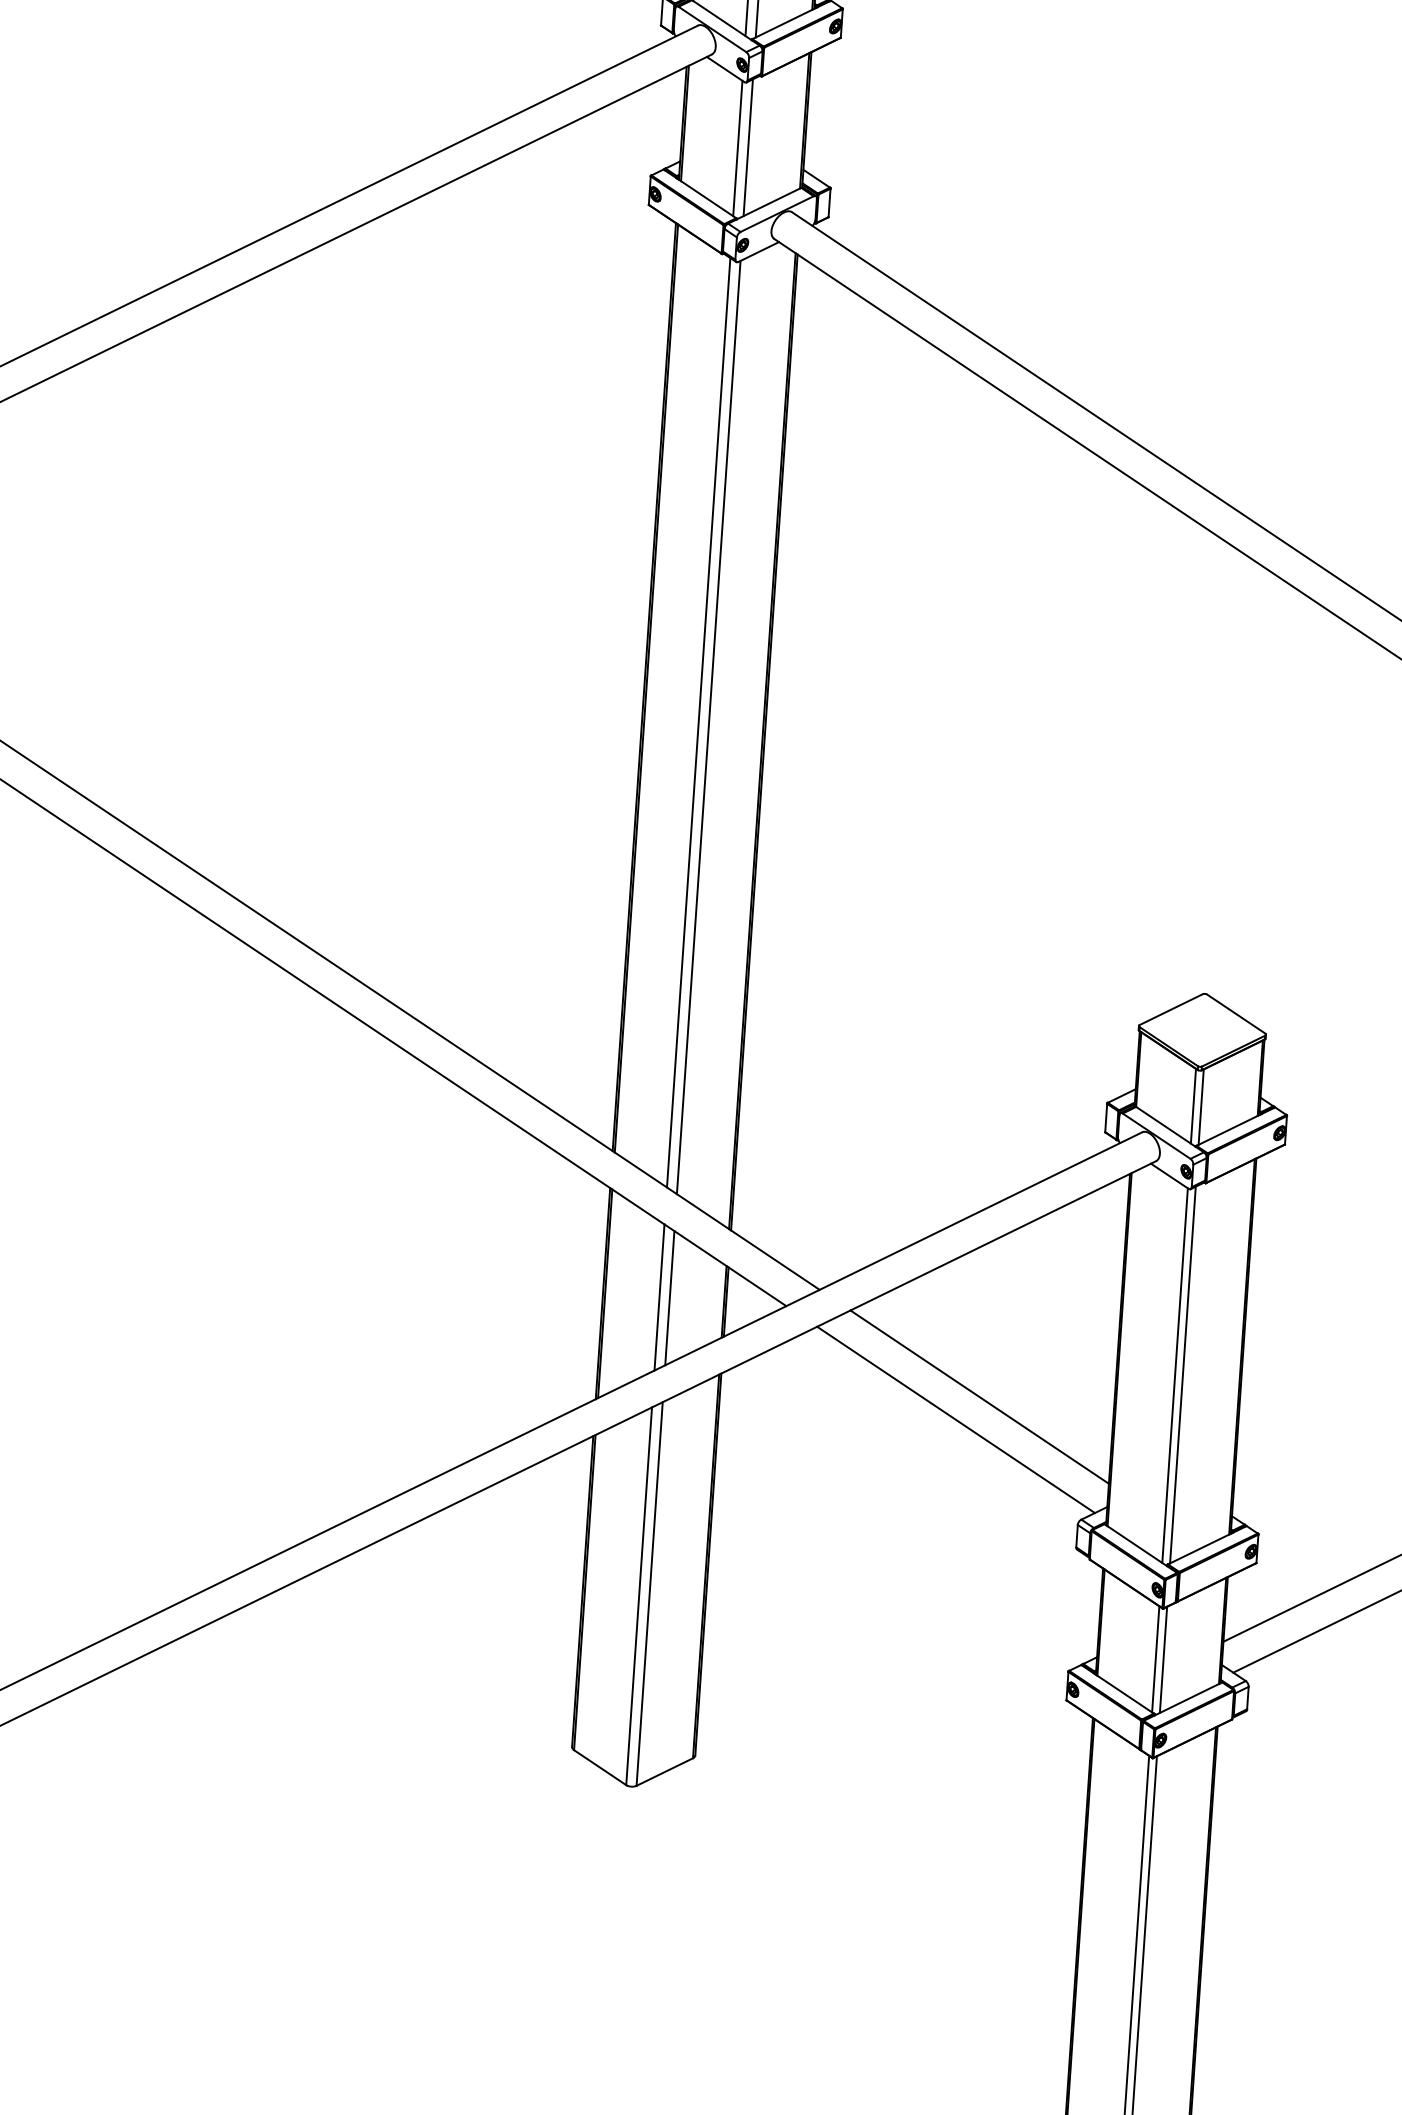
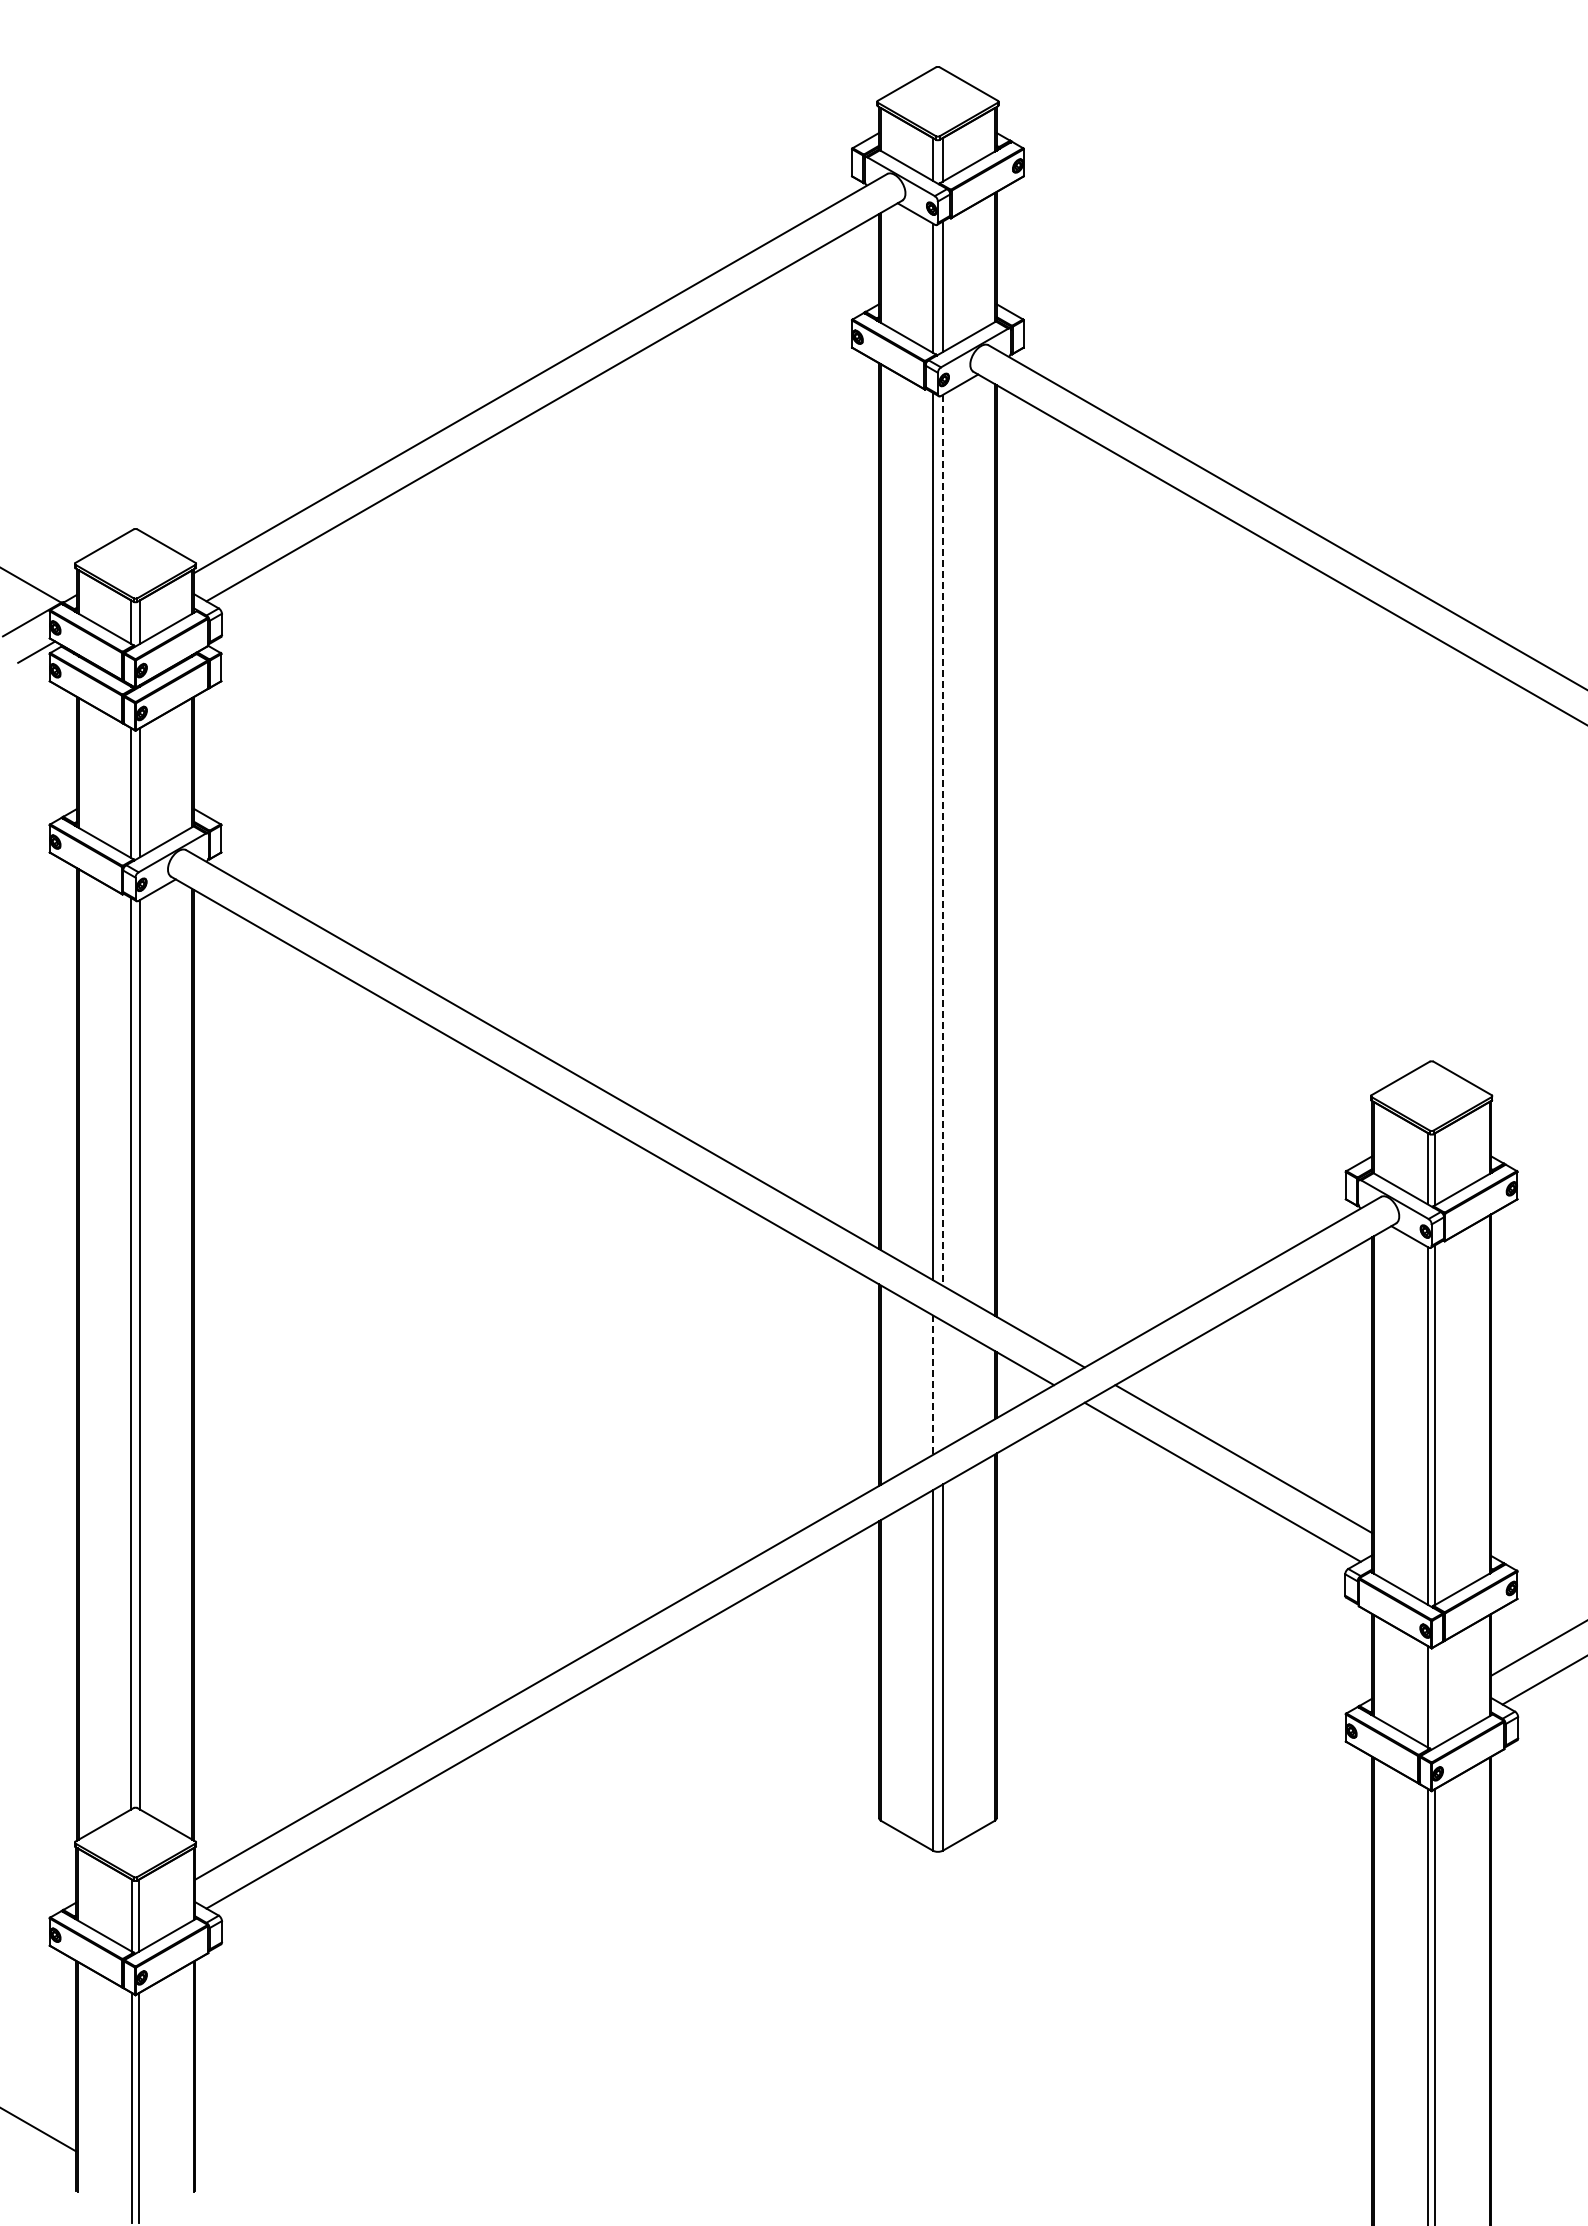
line: (708, 727) -> (942, 840), solid -> dashed
line: (659, 1297) -> (933, 1385), solid -> dashed
line: (669, 1298) -> (942, 1385), removed
line: (1163, 1659) -> (1435, 1696), removed

